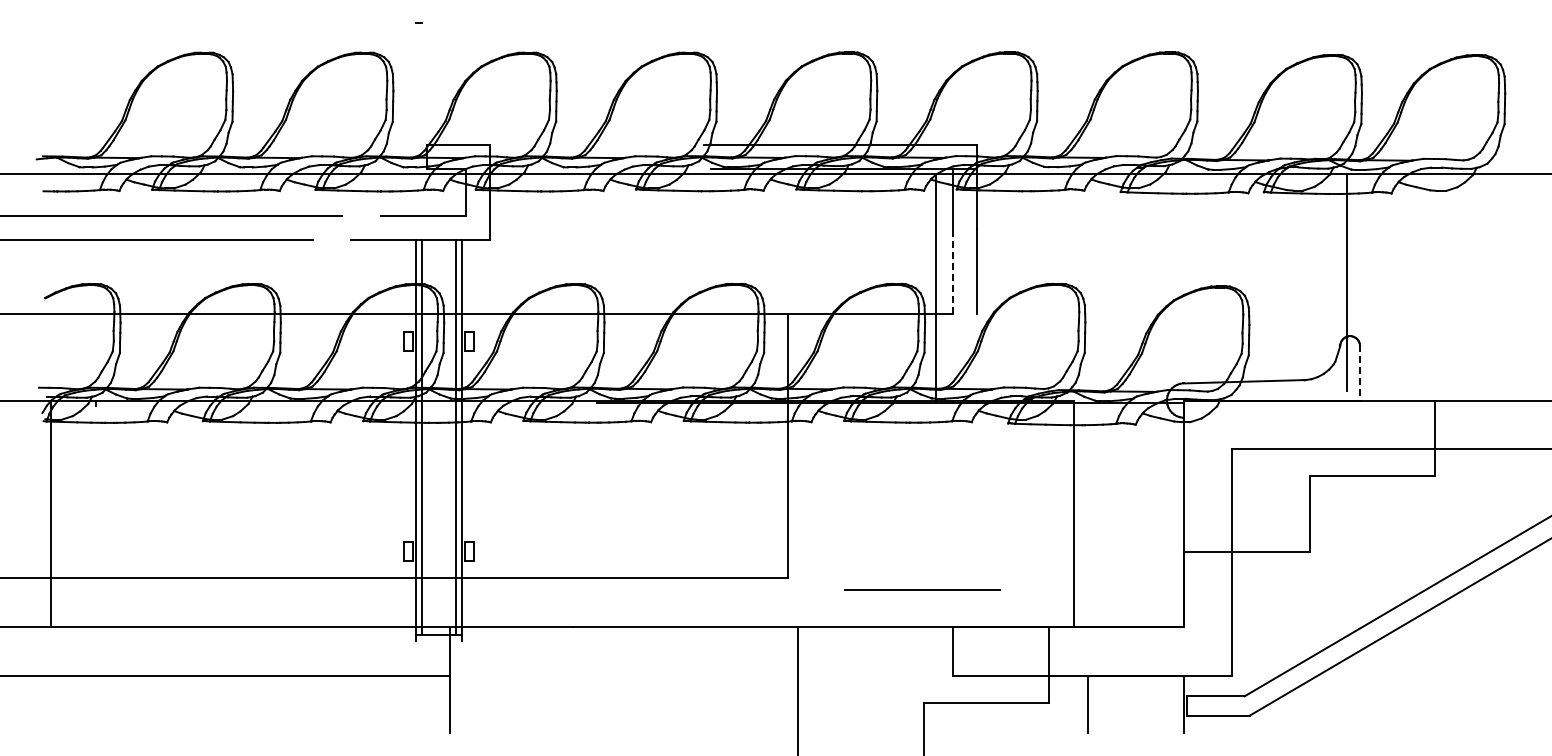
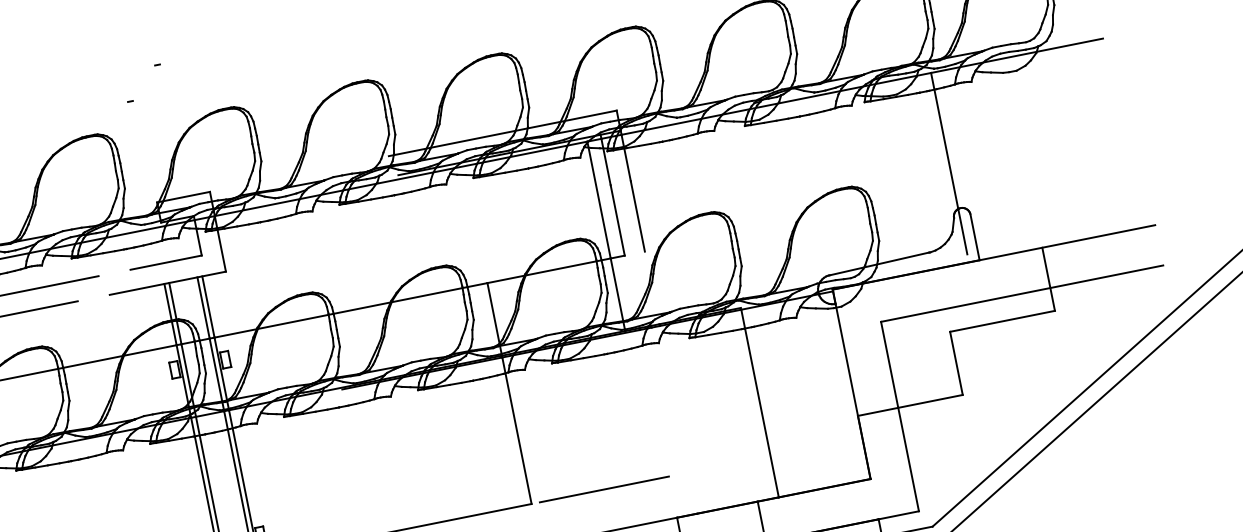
line: (952, 271) -> (617, 220), dashed -> solid
line: (1359, 372) -> (974, 236), dashed -> solid
line: (922, 589) -> (604, 488), moved

